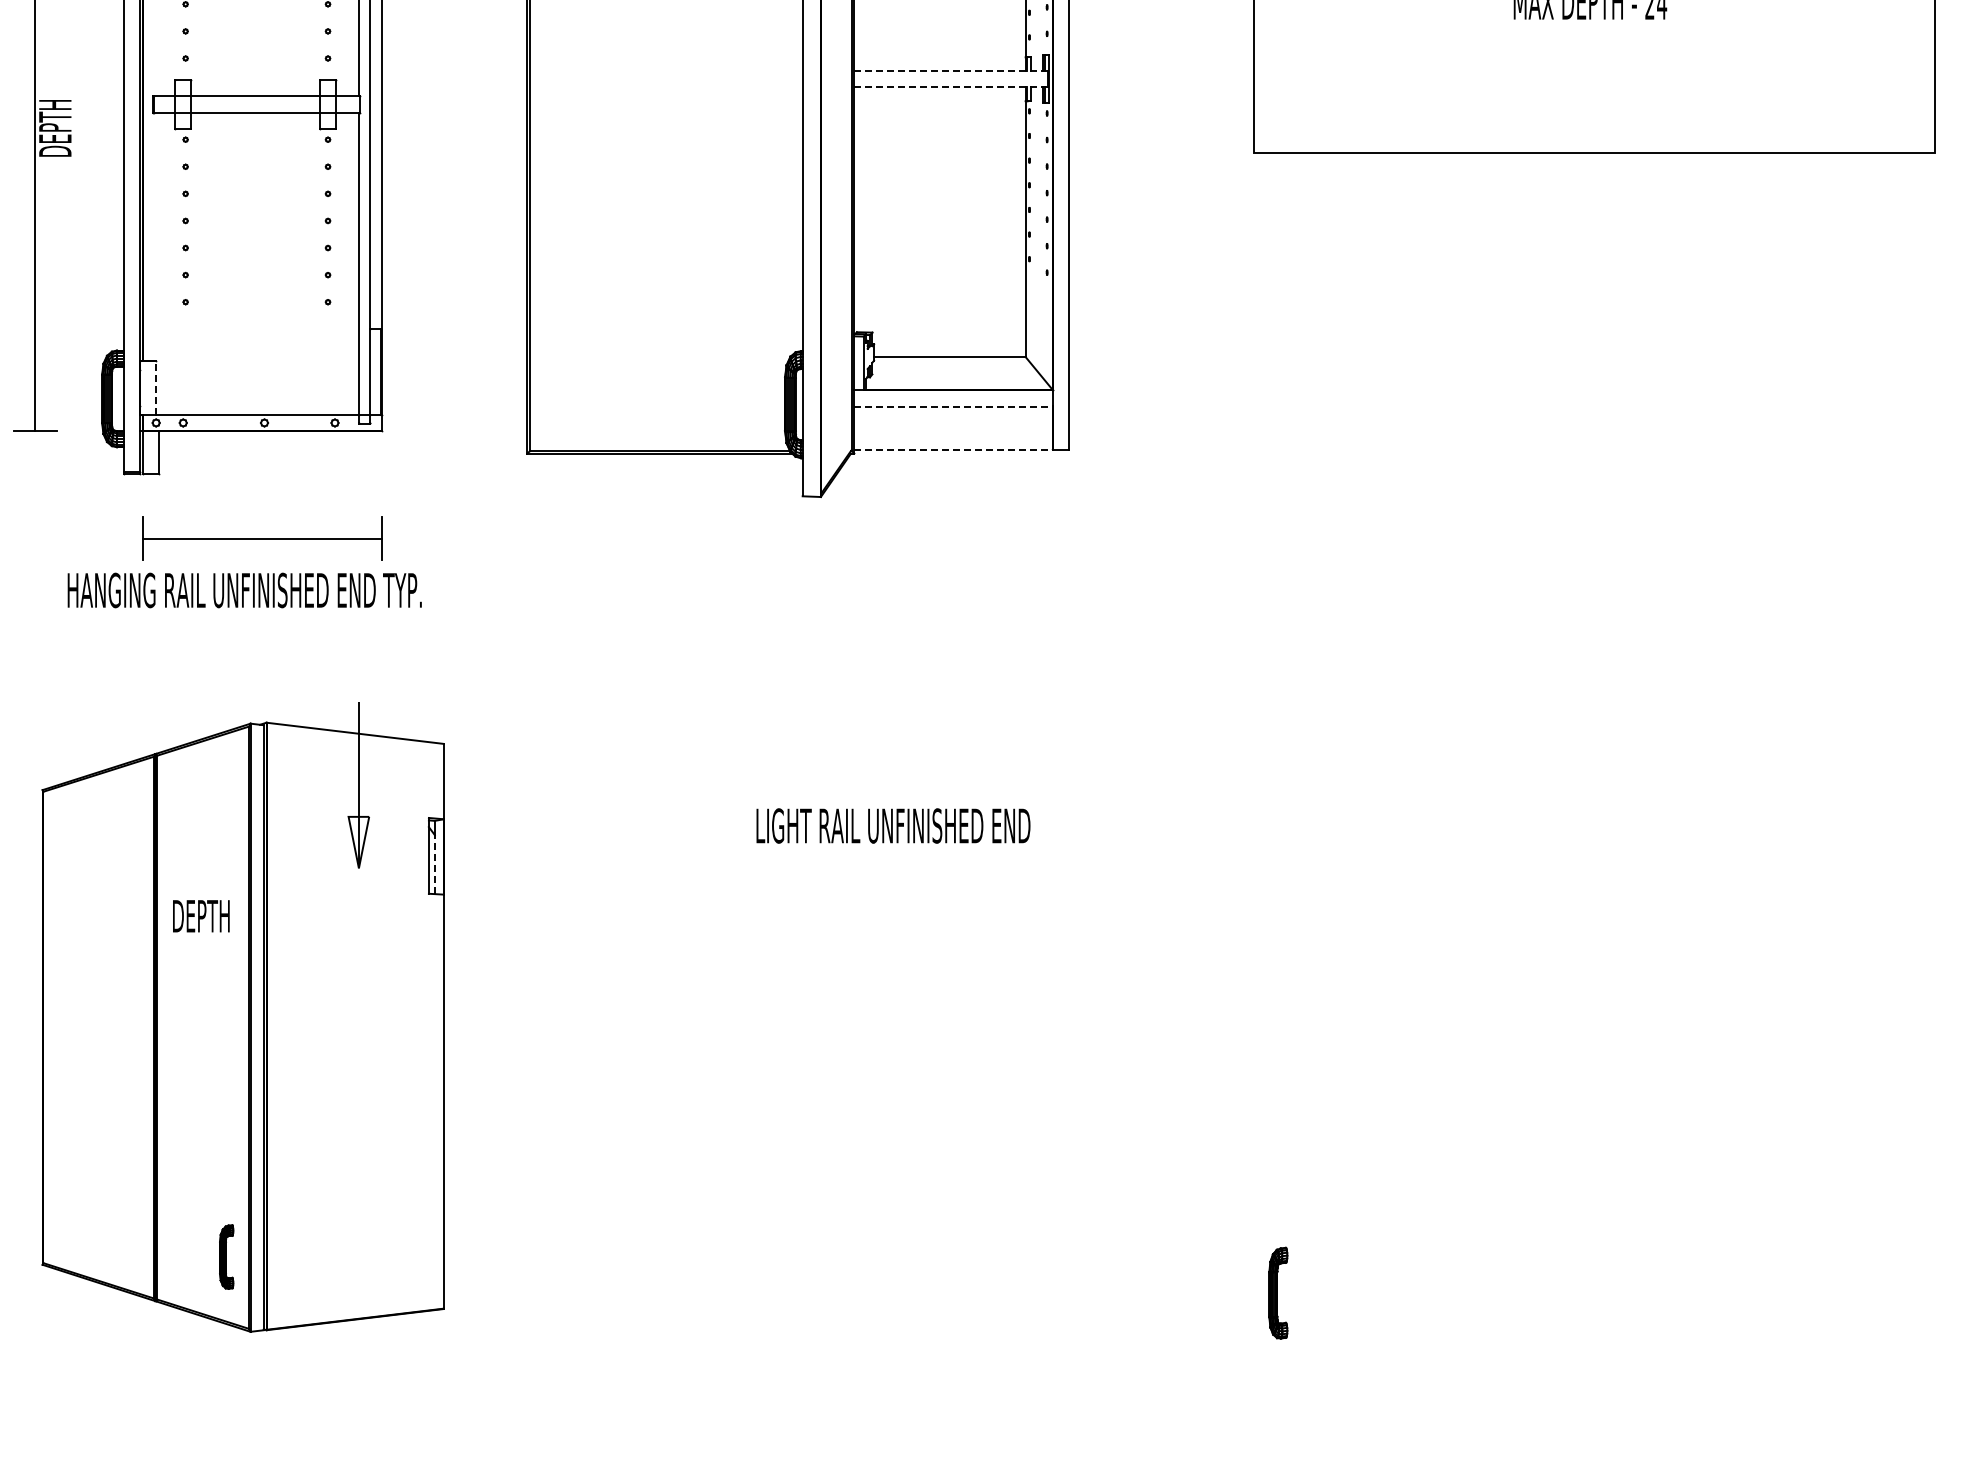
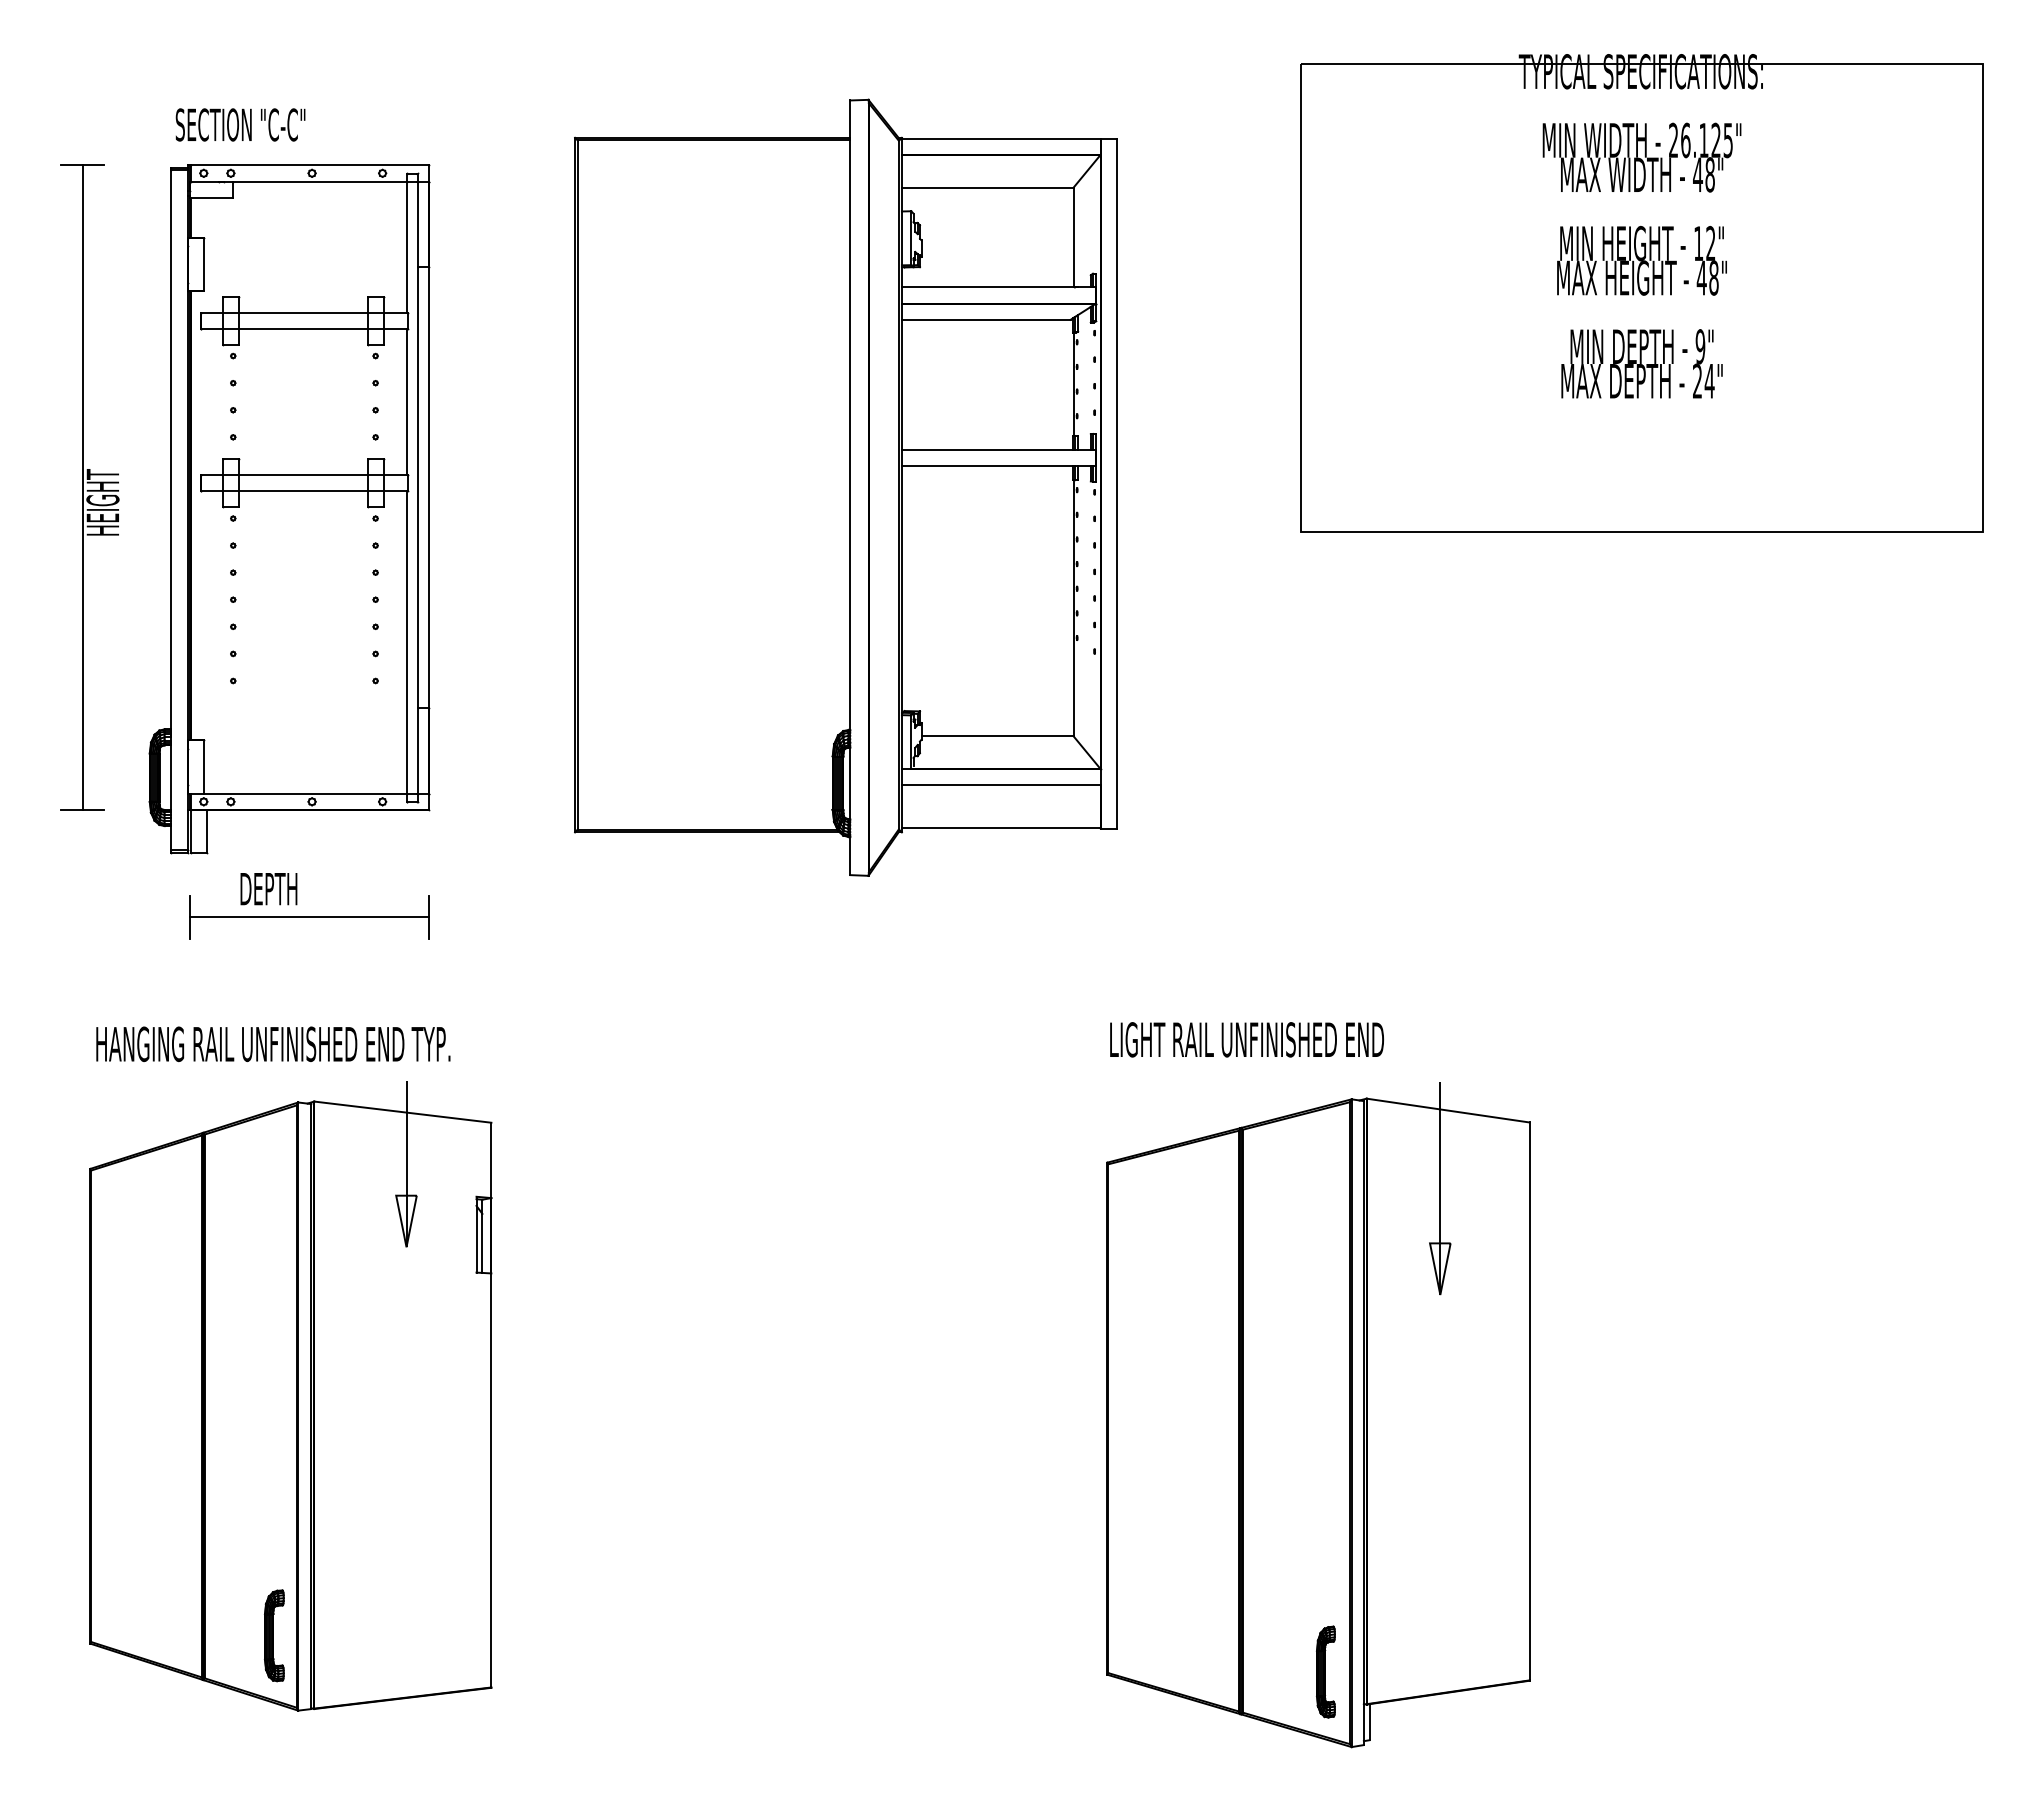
line: (950, 70) -> (998, 449), dashed -> solid
line: (950, 86) -> (998, 465), dashed -> solid
text: (54, 122) -> (102, 501), DEPTH -> HEIGHT
line: (155, 387) -> (203, 766), dashed -> solid
line: (953, 406) -> (1001, 785), dashed -> solid
line: (953, 449) -> (1001, 828), dashed -> solid
text: (244, 590) -> (273, 1044), moved
text: (892, 825) -> (1246, 1039), moved
line: (434, 864) -> (482, 1243), dashed -> solid
text: (200, 916) -> (268, 889), moved
part: (1270, 1036) -> (1318, 1415), added
part: (225, 1256) -> (273, 1635), size x1.43

